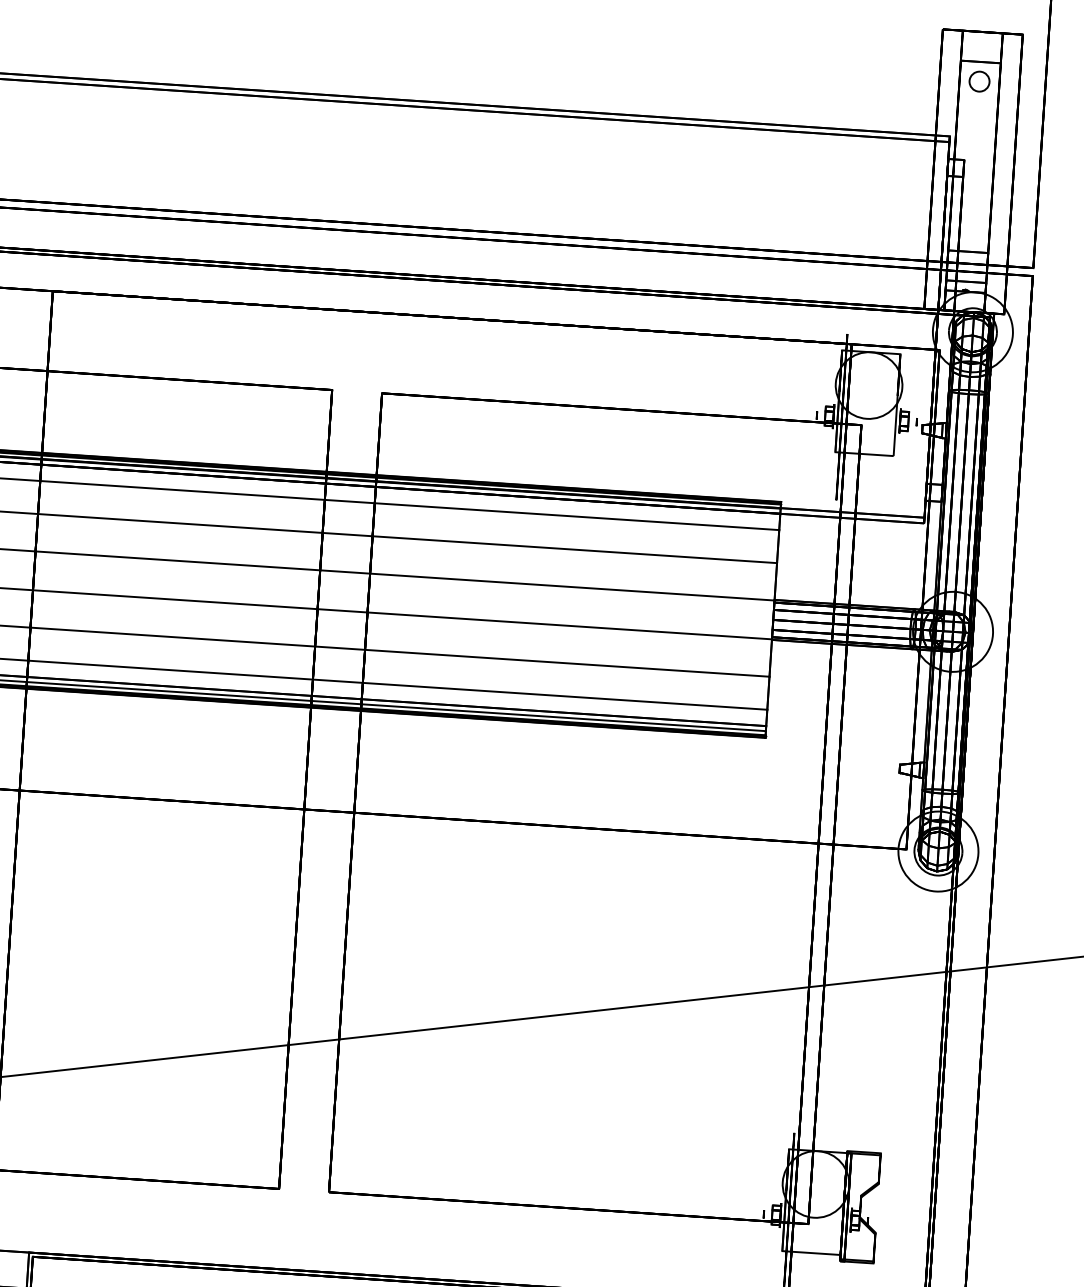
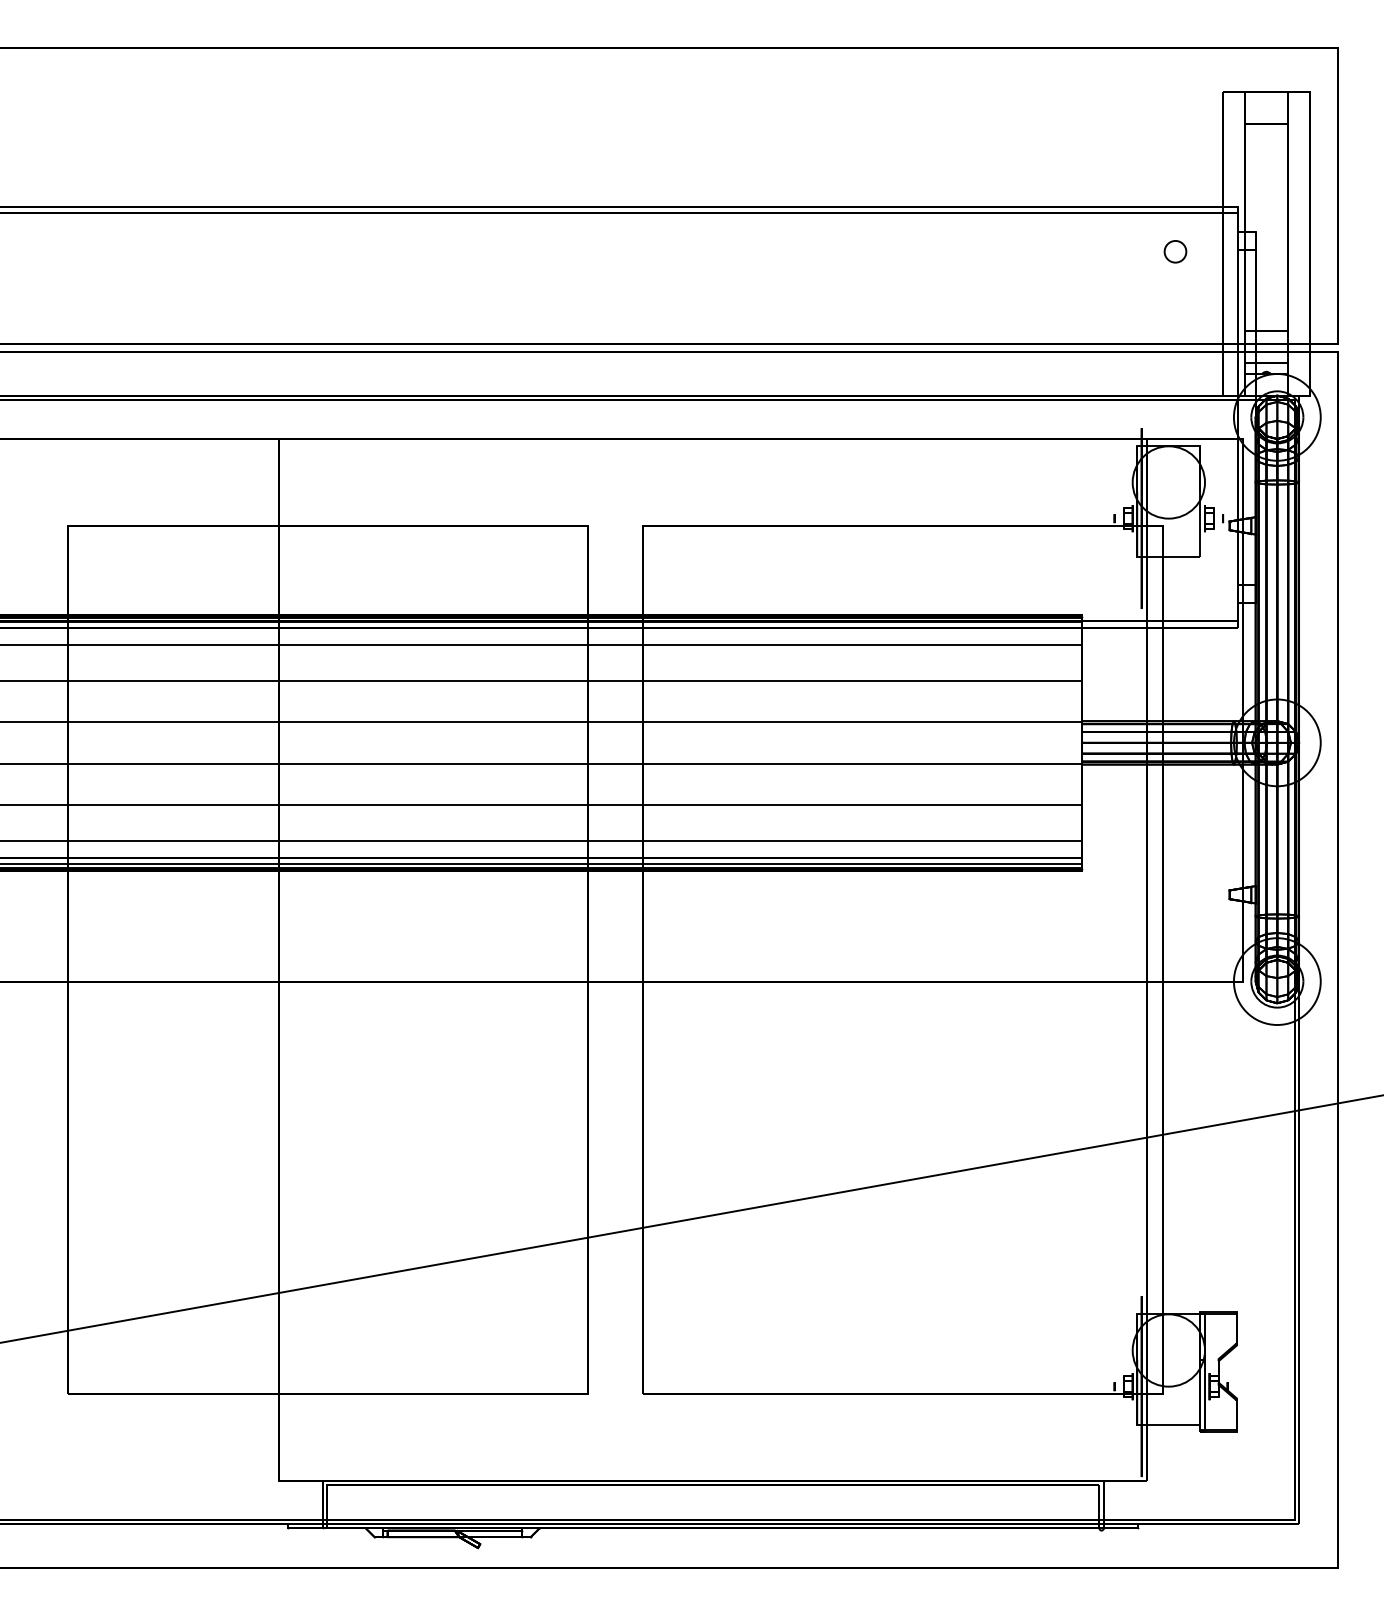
circle: (979, 81) -> (1175, 251), moved

